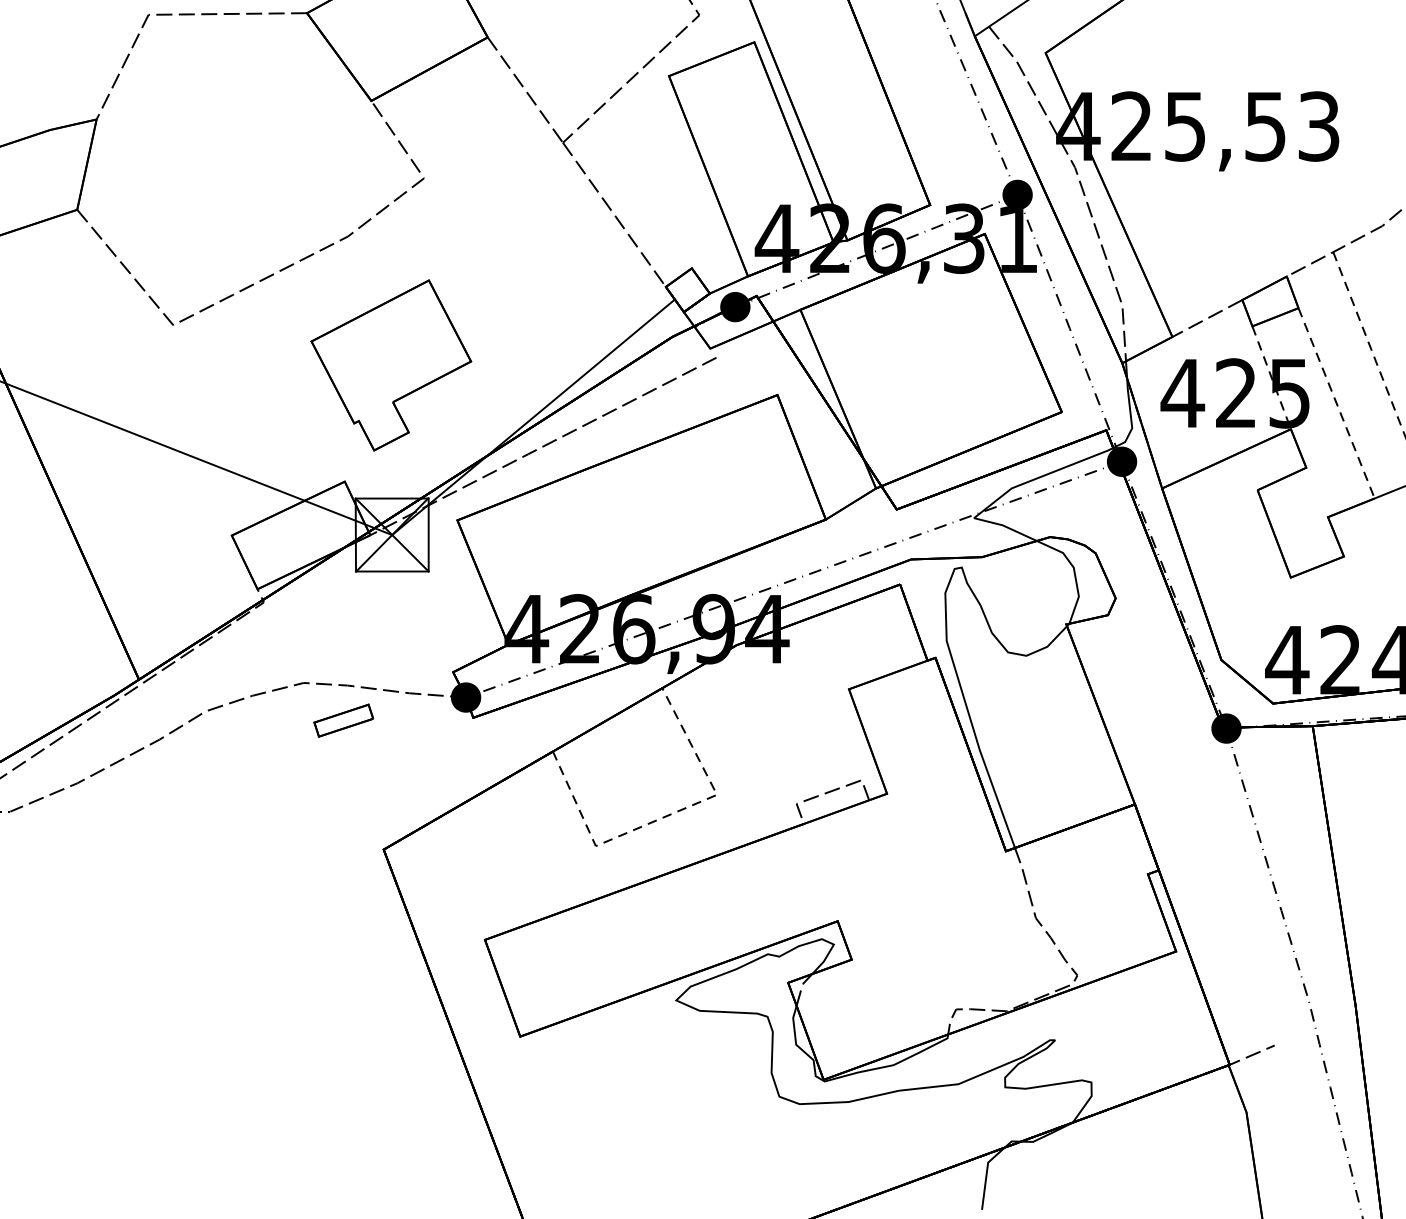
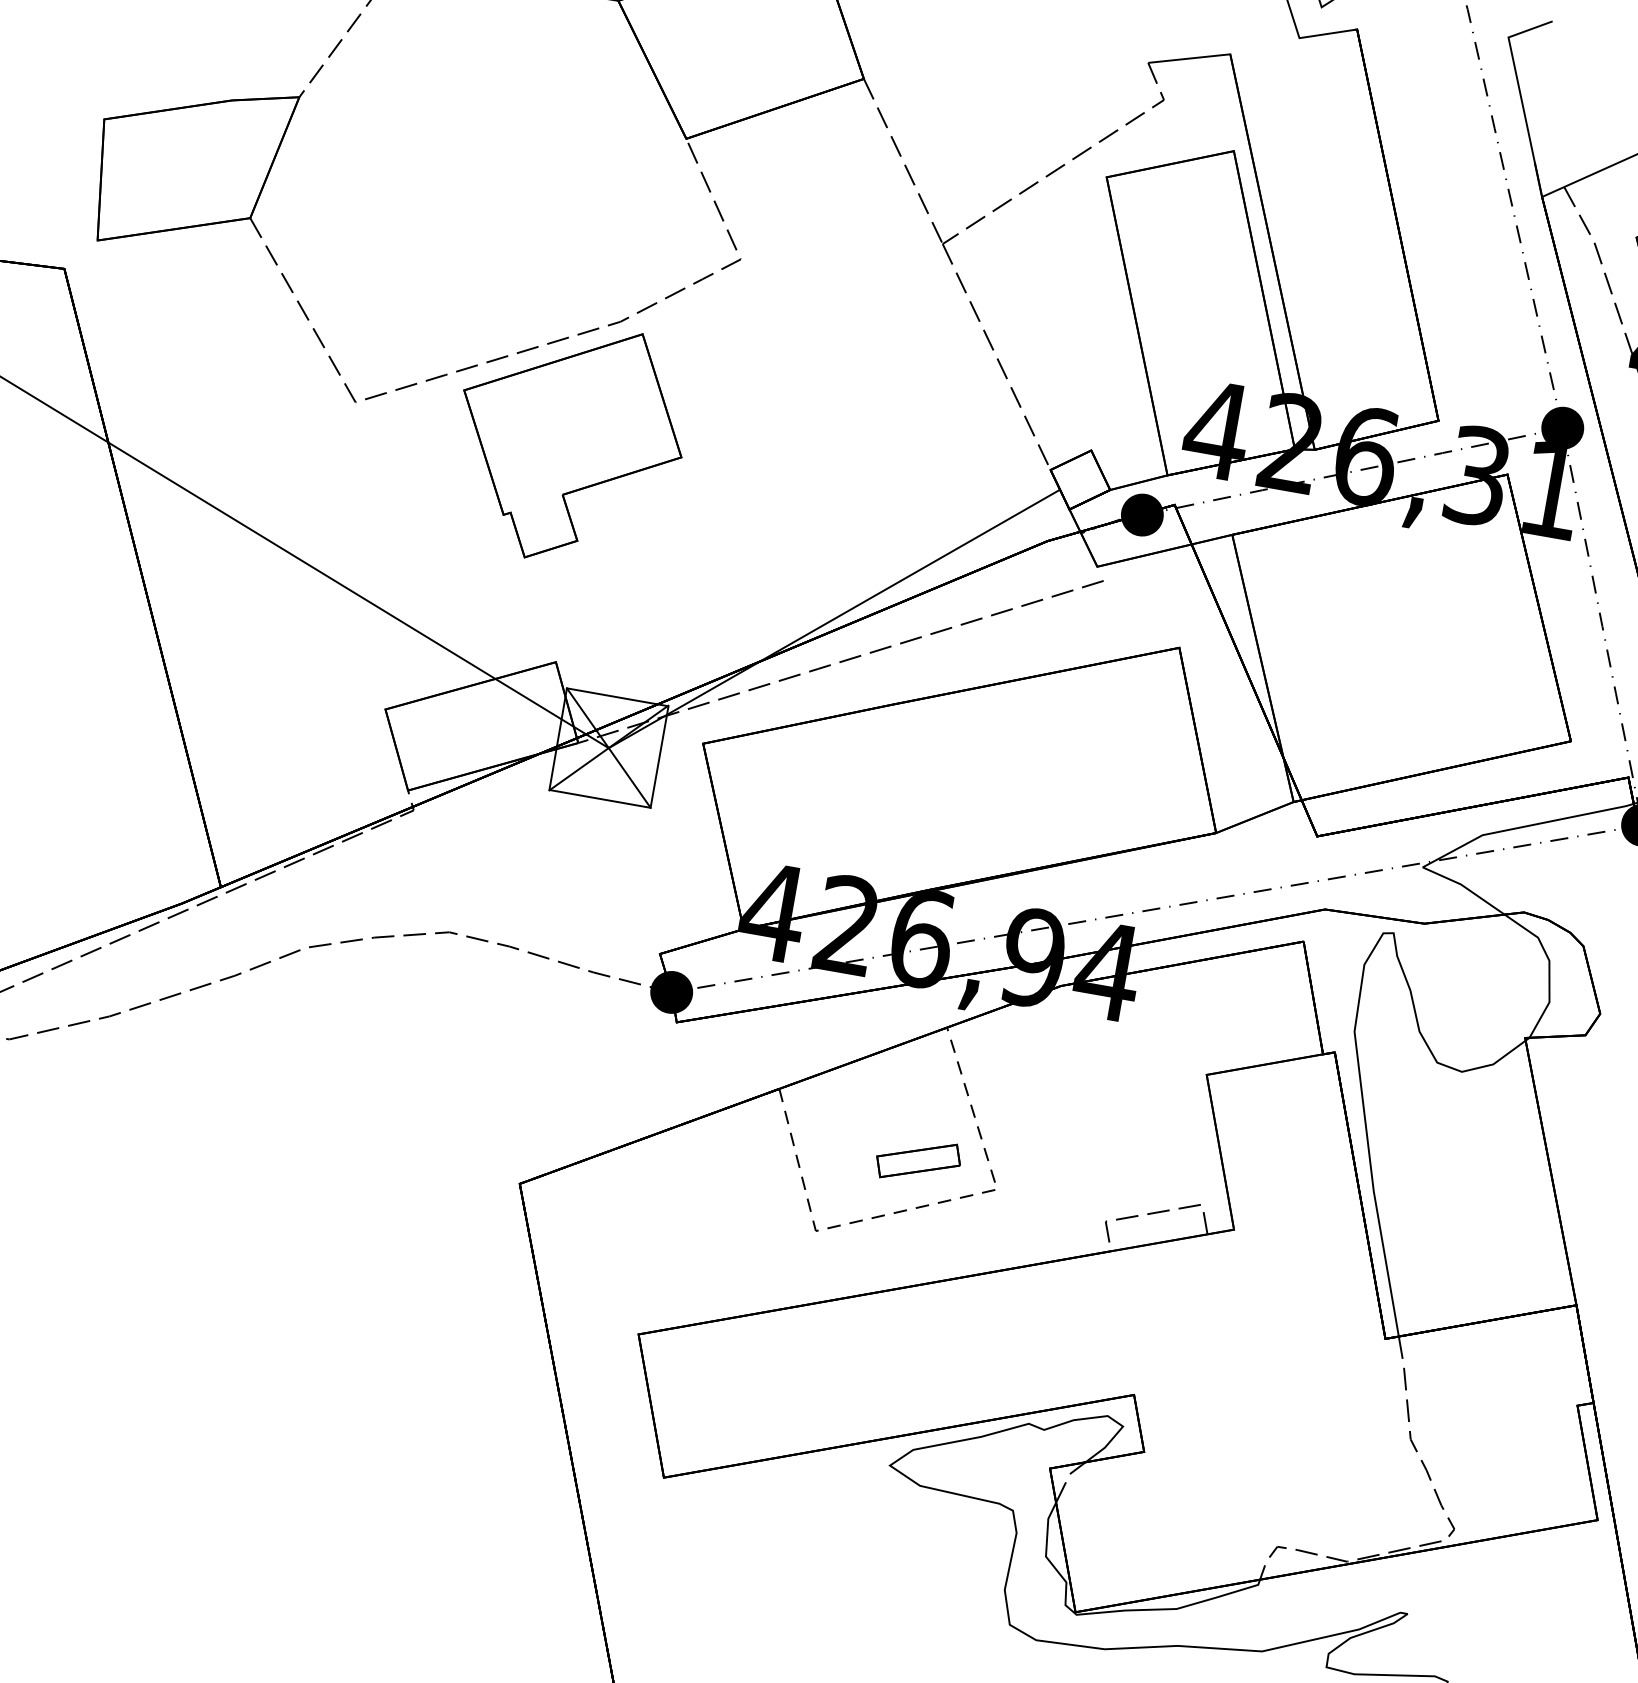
part: (391, 365) -> (569, 443), moved
part: (343, 720) -> (918, 1160), moved

